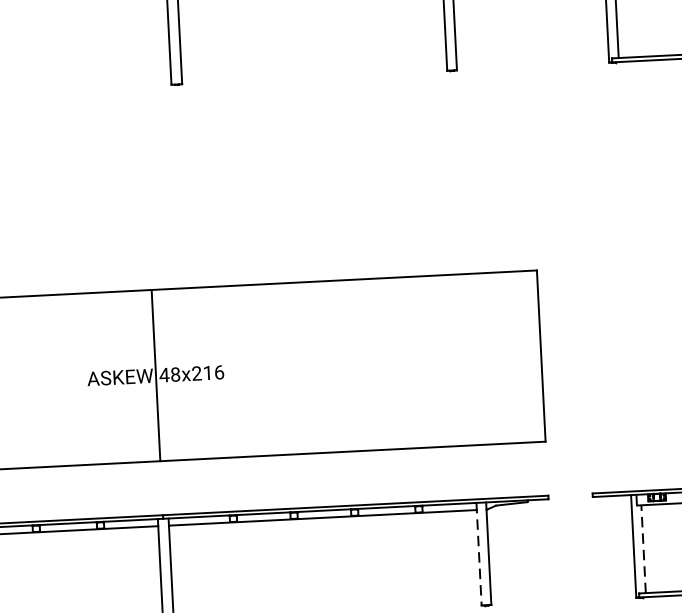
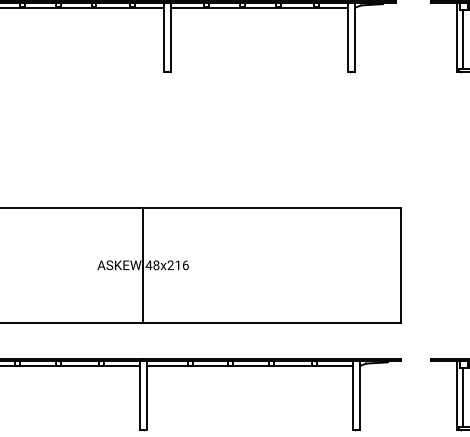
line: (644, 548) -> (463, 397), dashed -> solid
line: (479, 555) -> (353, 396), dashed -> solid

